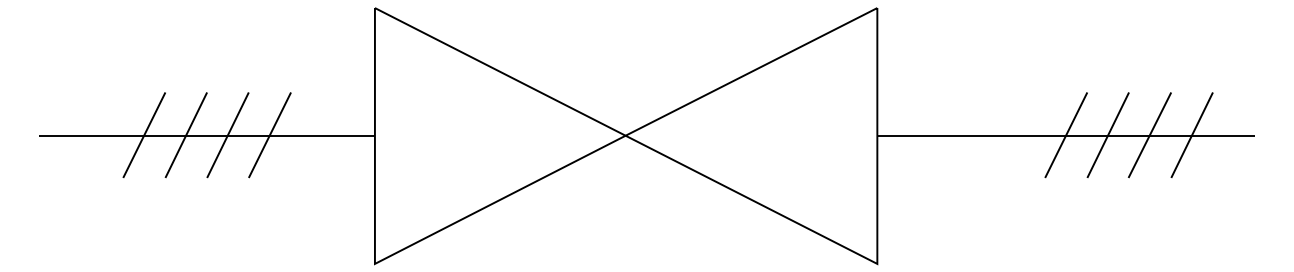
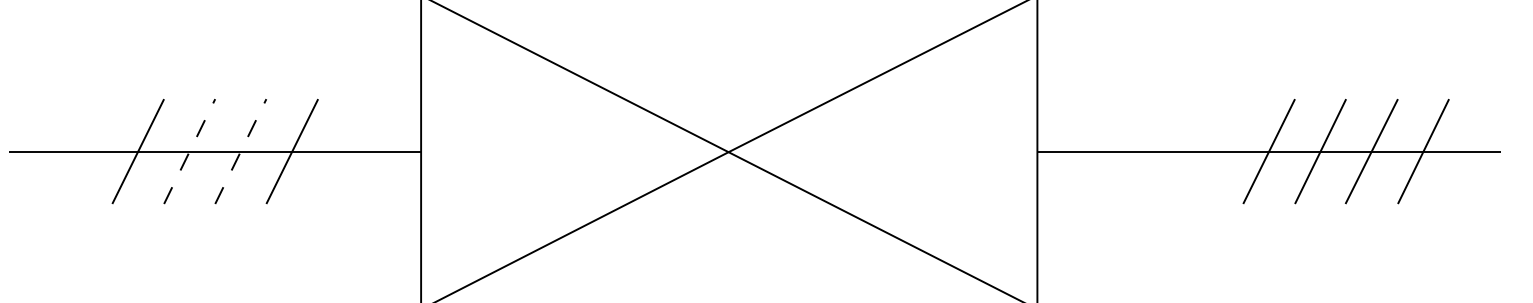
line: (186, 135) -> (189, 151), solid -> dashed
line: (227, 135) -> (240, 151), solid -> dashed

